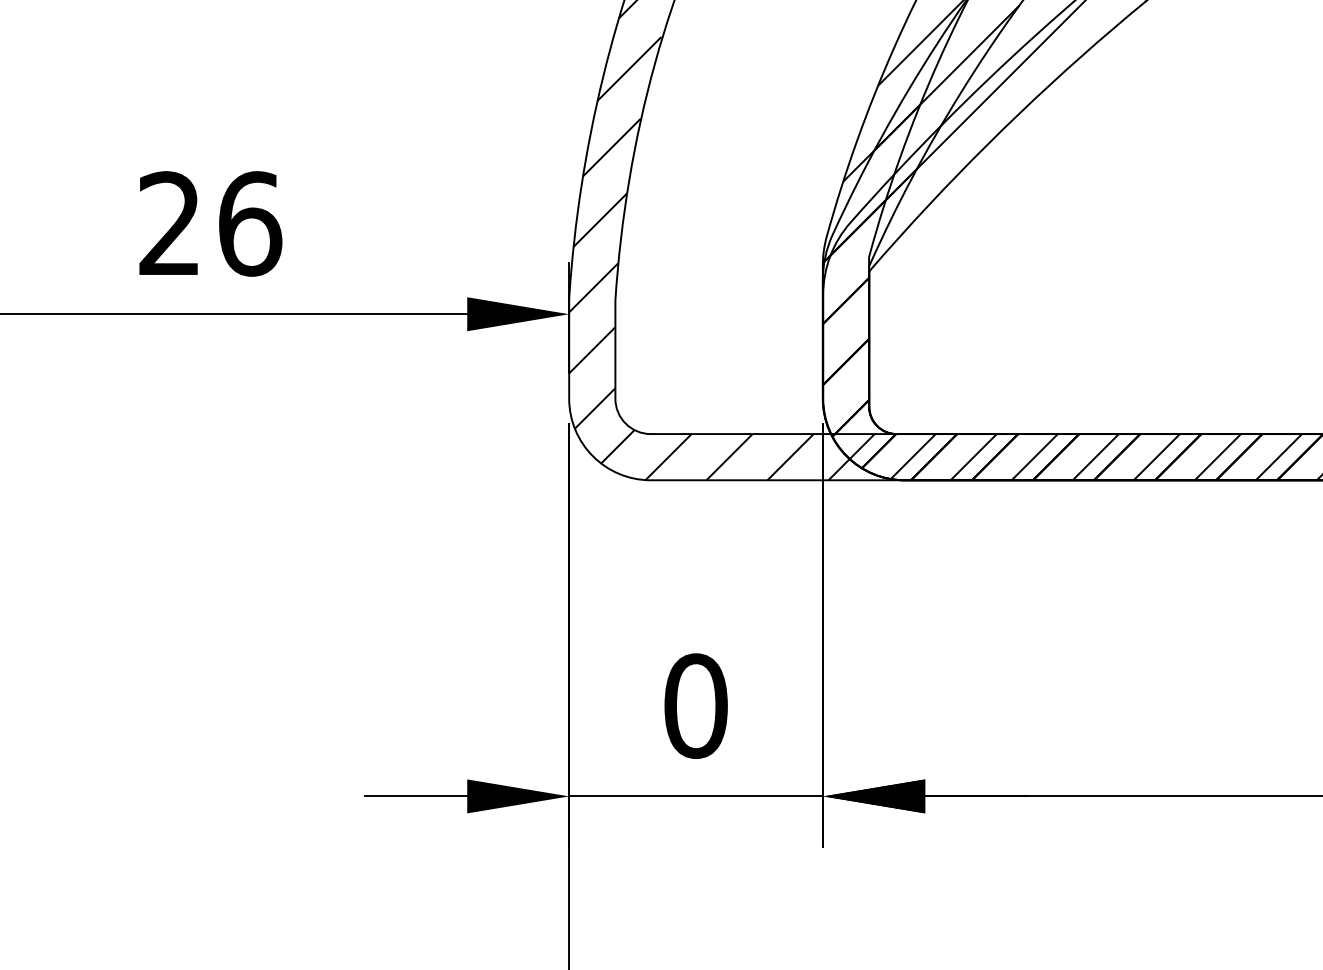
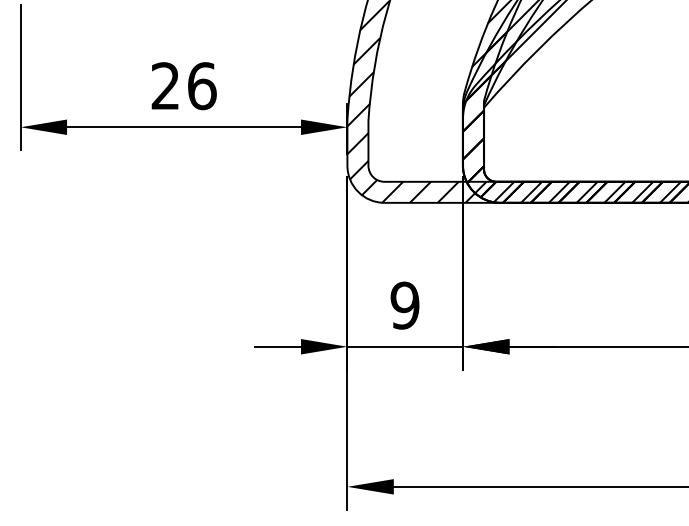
text: (694, 705) -> (404, 305), 0 -> 9

